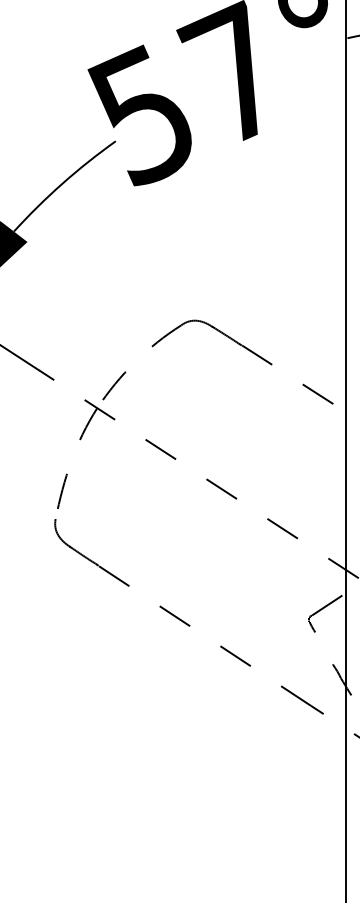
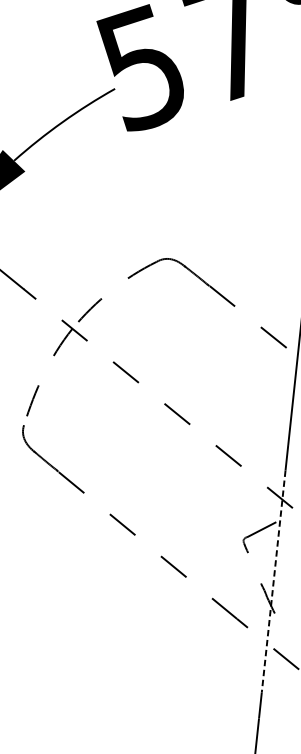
line: (346, 660) -> (273, 581), solid -> dashed

